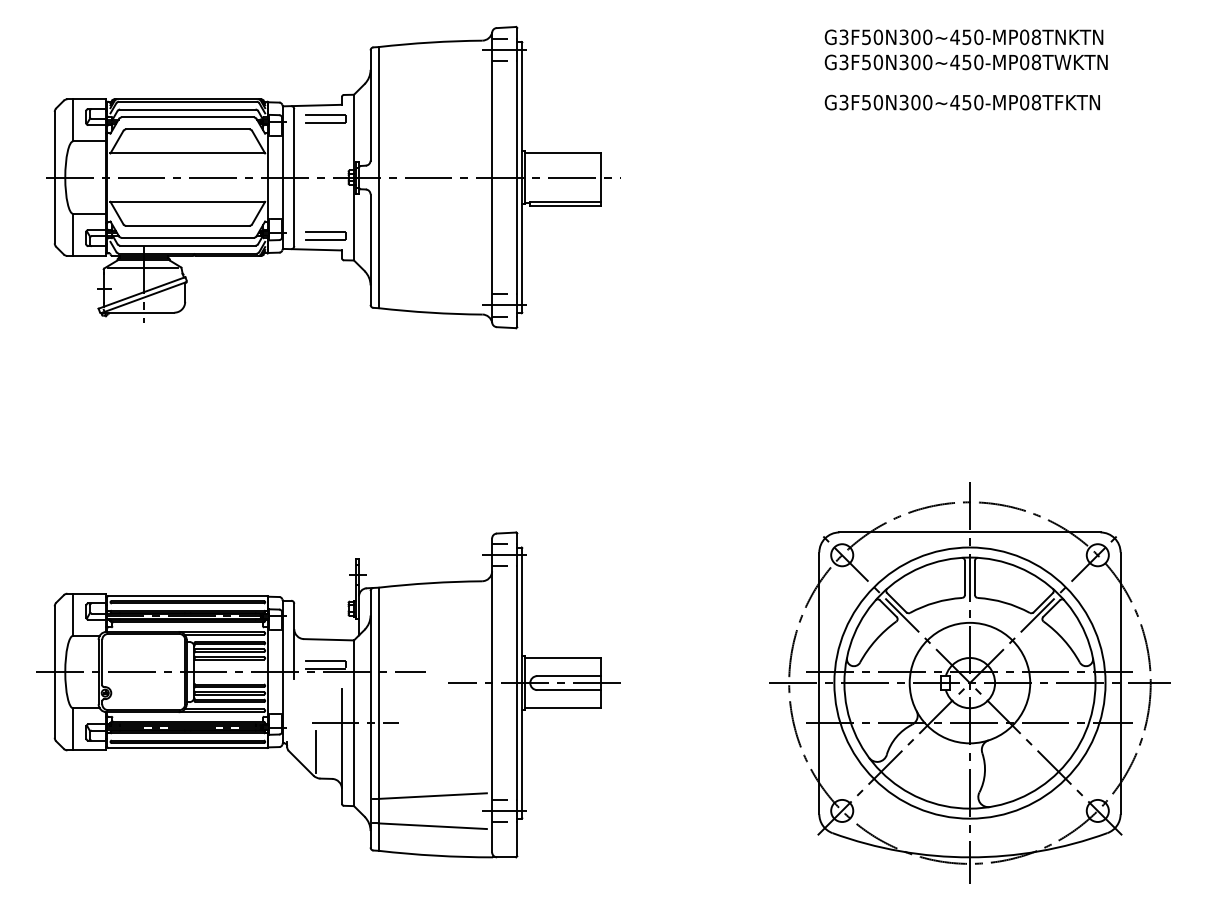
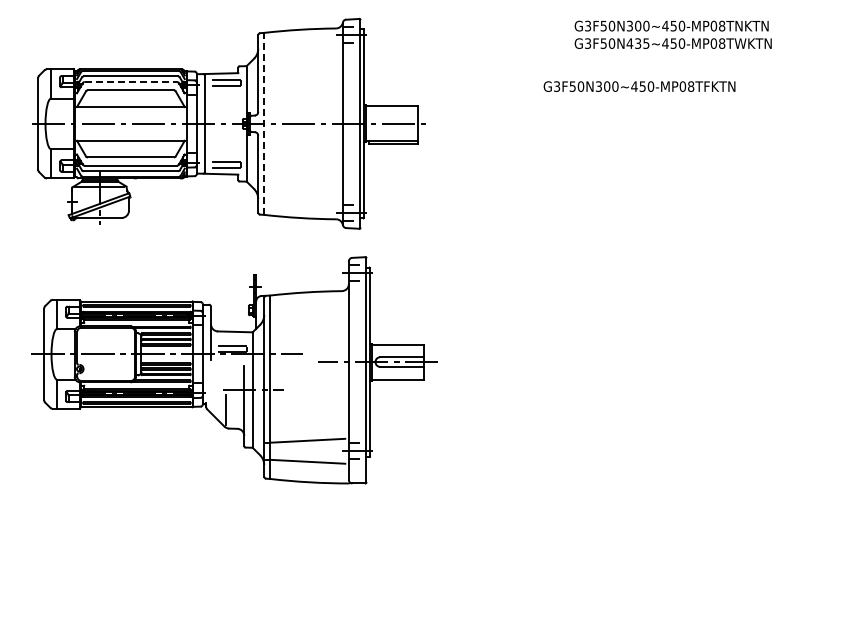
text: (914, 62) -> (637, 43), G3F50N300~450-MP08TWKTN -> G3F50N435~450-MP08TWKTN
text: (962, 102) -> (639, 86), moved
line: (188, 116) -> (131, 81), solid -> dashed
line: (378, 177) -> (263, 123), solid -> dashed
part: (969, 682) -> (675, 475), removed
part: (327, 695) -> (234, 370), moved

